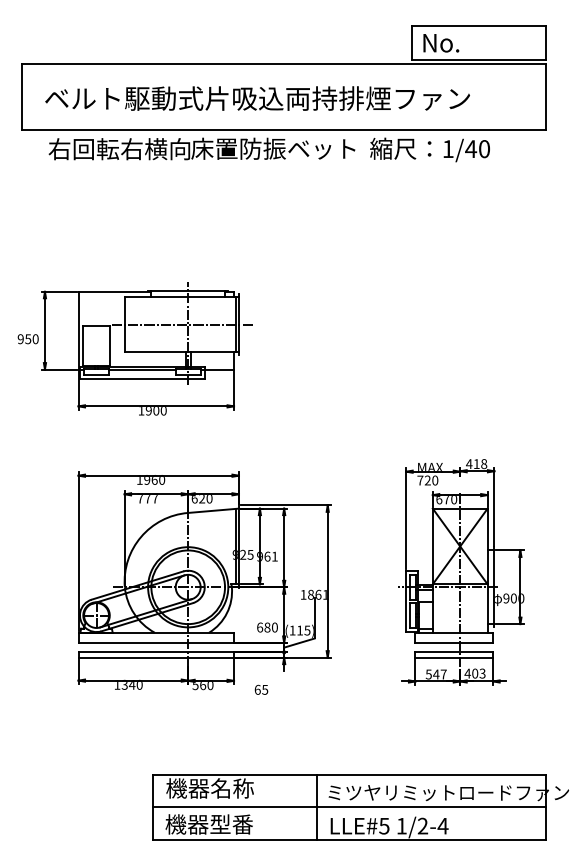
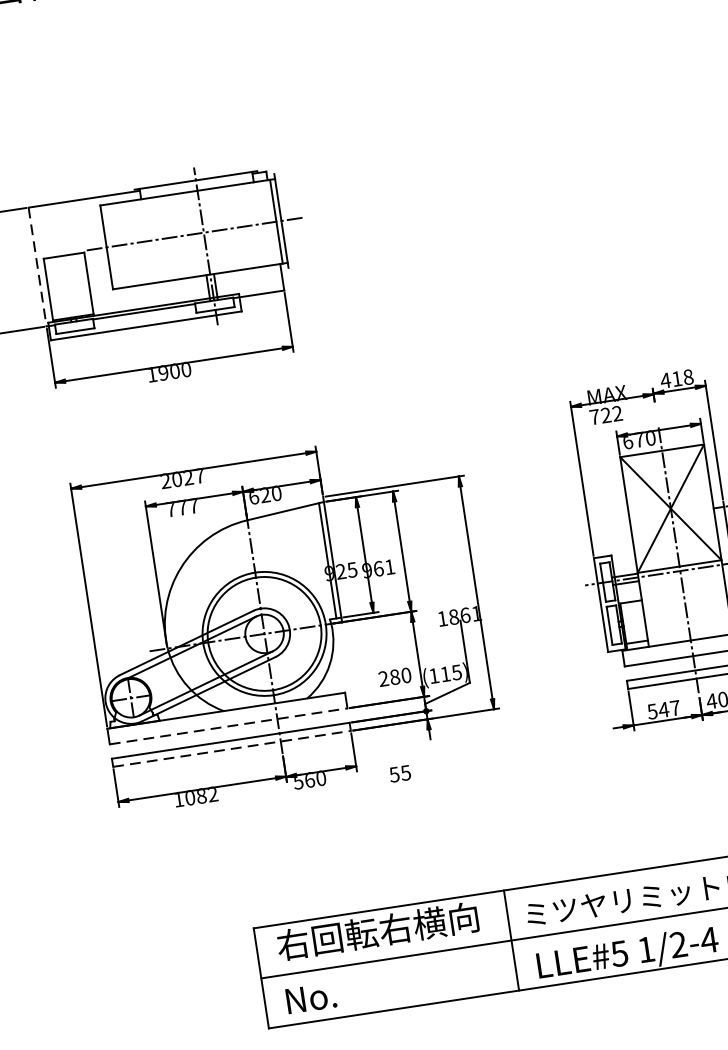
line: (78, 330) -> (37, 266), solid -> dashed
text: (150, 480) -> (182, 479), 1960 -> 2027
text: (435, 480) -> (617, 413), 720 -> 722
text: (260, 627) -> (384, 678), 680 -> 280
line: (156, 642) -> (228, 725), solid -> dashed
line: (156, 657) -> (232, 748), solid -> dashed
text: (131, 684) -> (200, 795), 1340 -> 1082
text: (257, 689) -> (394, 774), 65 -> 55
text: (231, 788) -> (377, 931), 機器名称 -> 右回転右横向
text: (208, 824) -> (350, 991), 機器型番 -> No.

